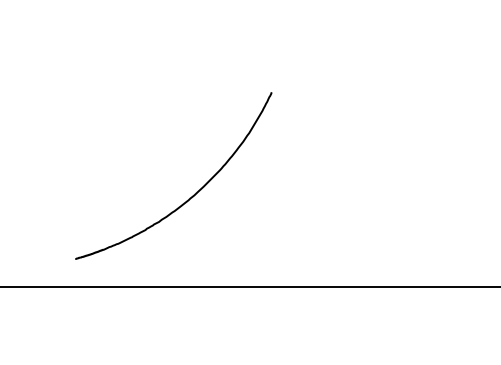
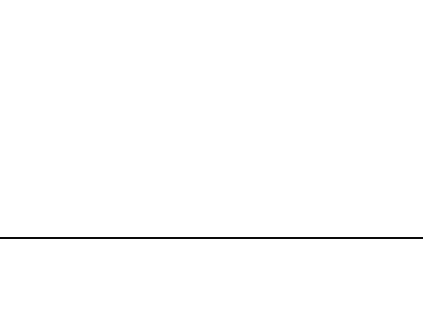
curve: (193, 194) -> (149, 161), removed

